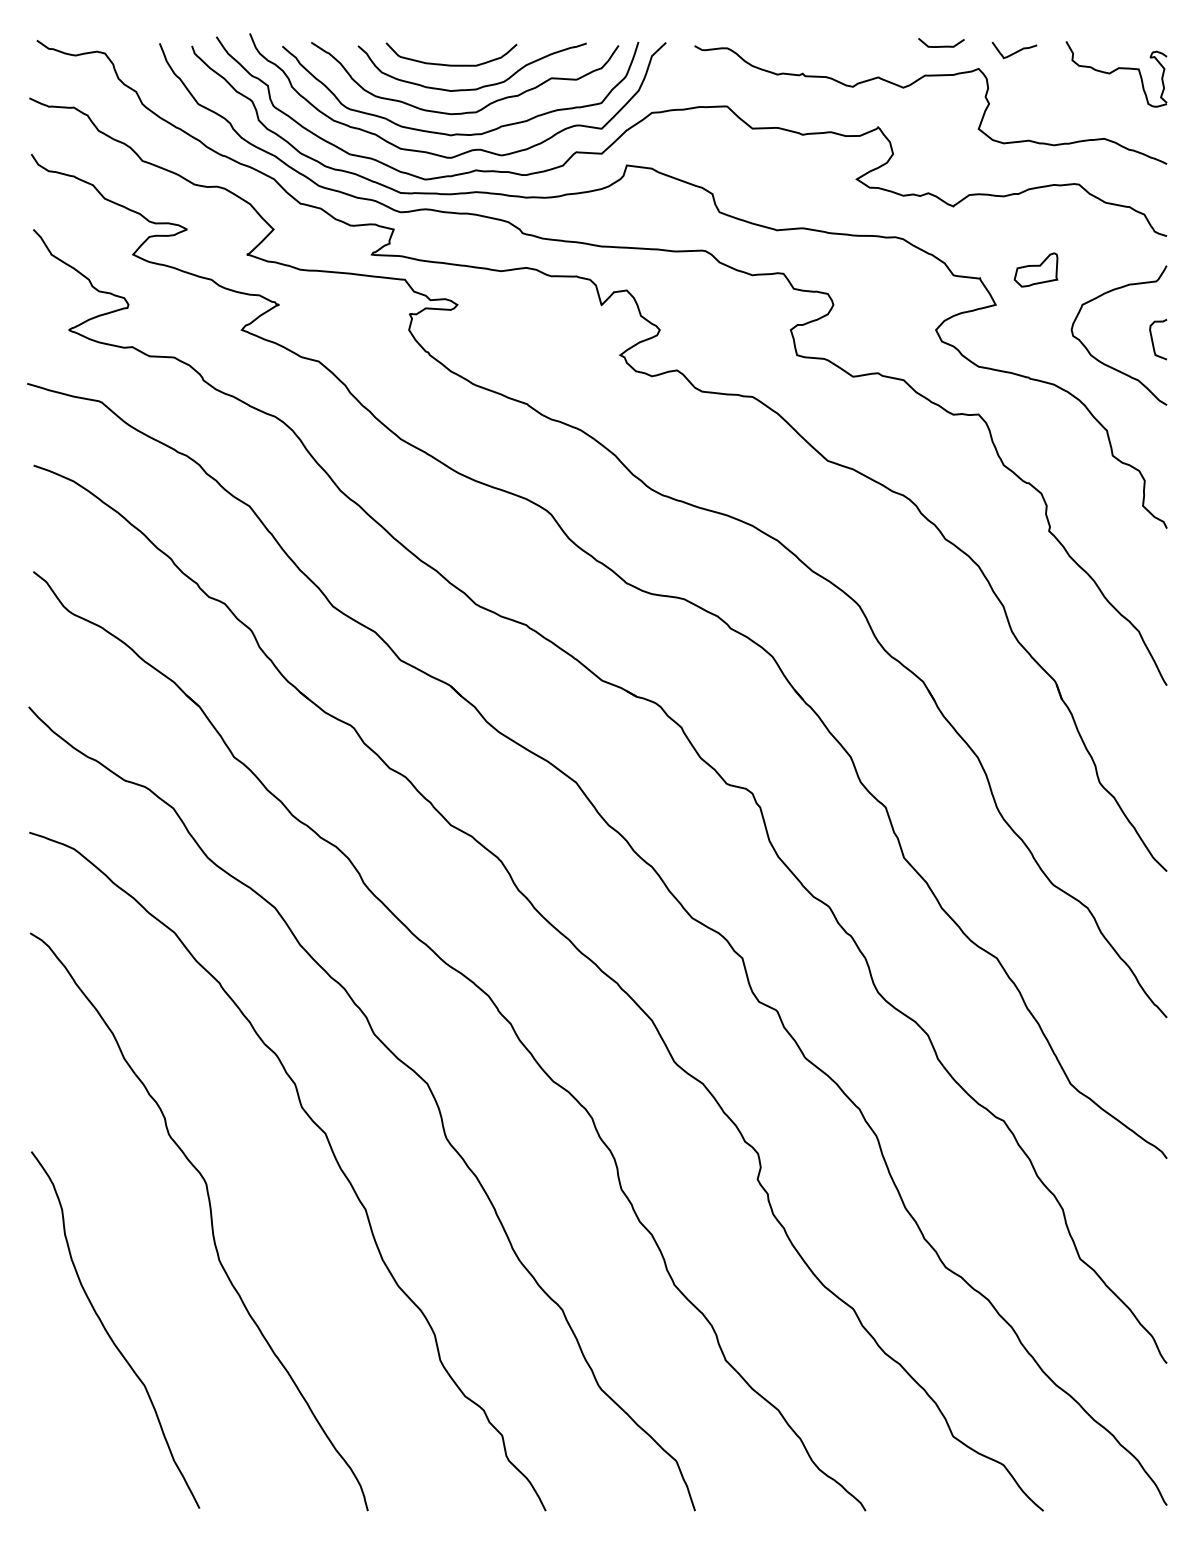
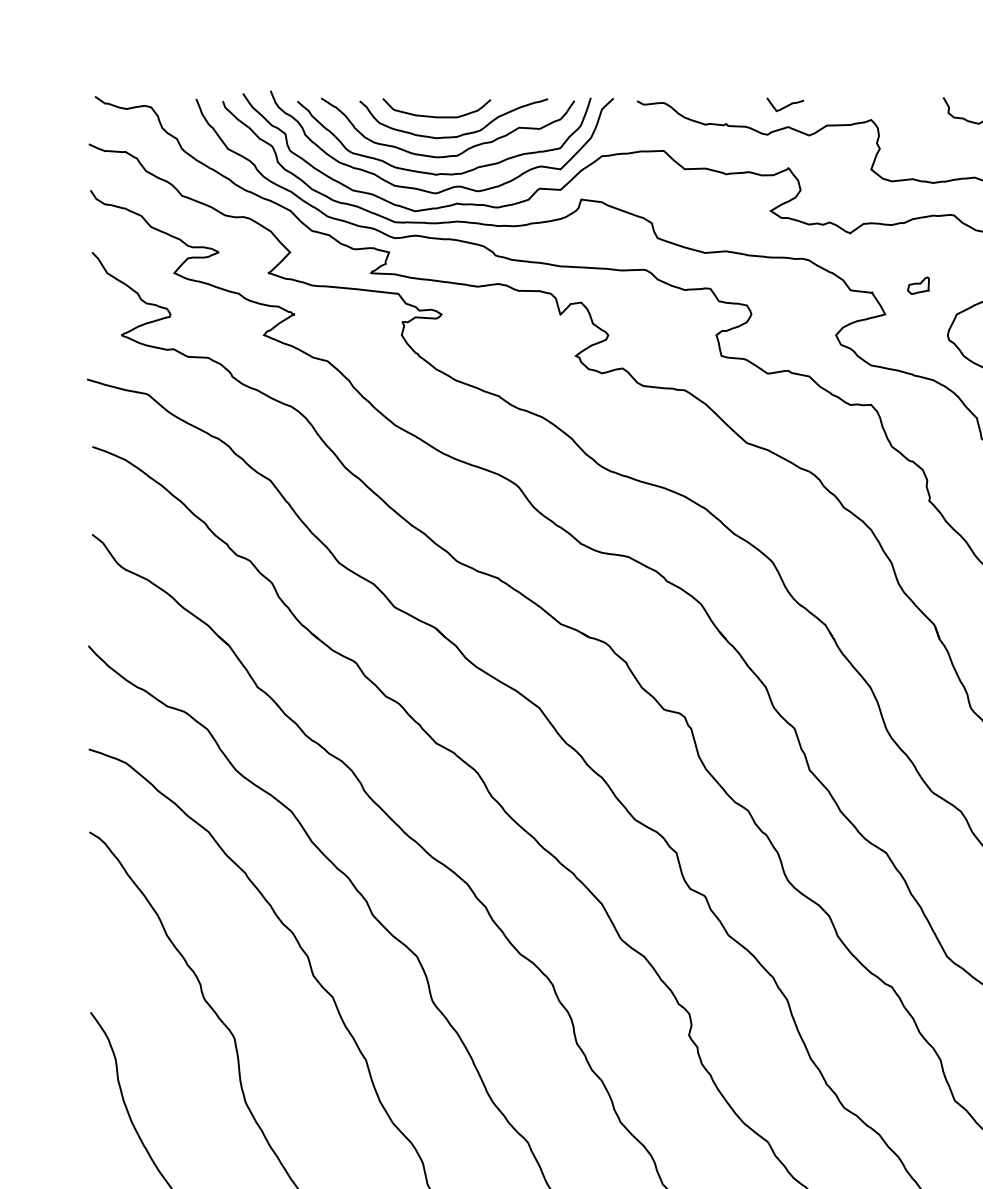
curve: (941, 45) -> (840, 100), removed
curve: (1015, 51) -> (786, 105), moved
part: (1035, 269) -> (918, 285), size x0.6

